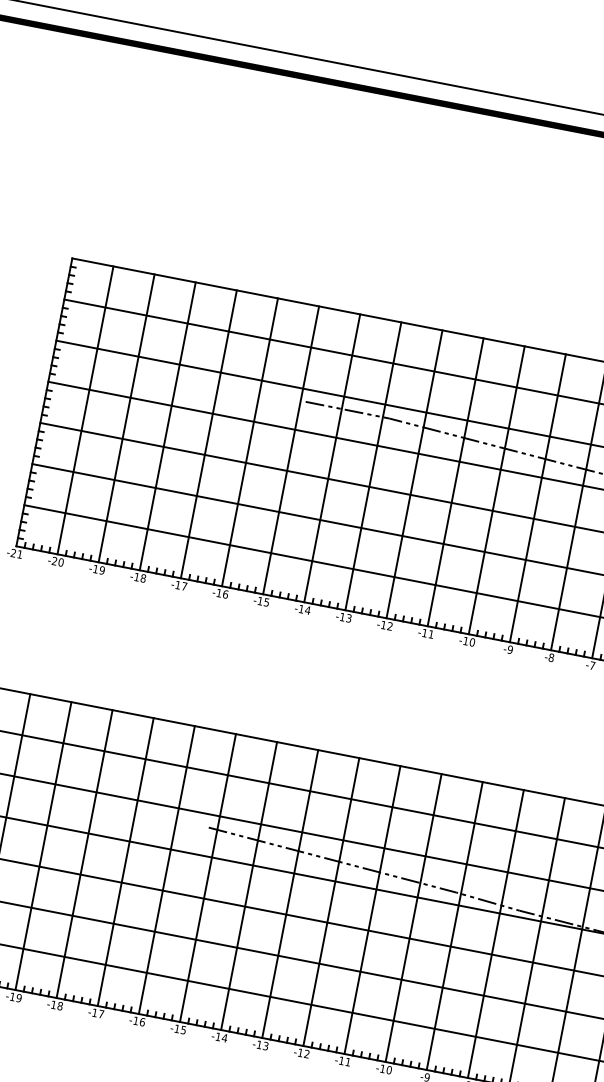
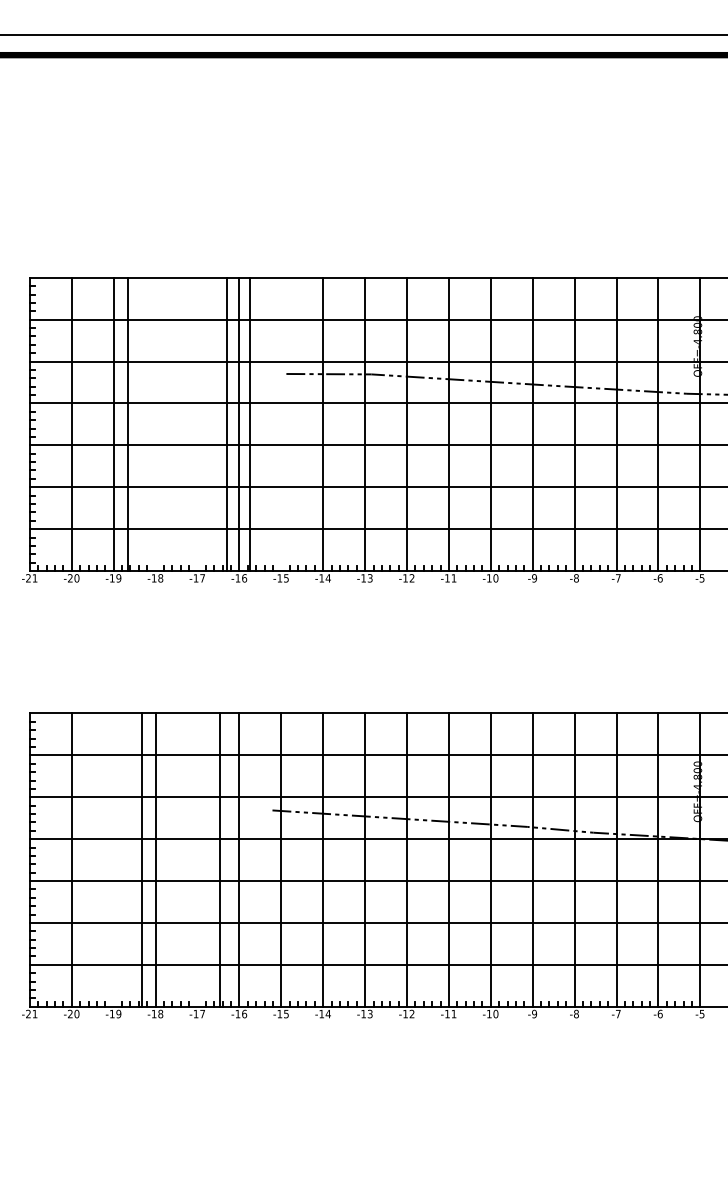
line: (167, 426) -> (127, 424), moved
line: (208, 434) -> (226, 424), moved
line: (291, 450) -> (250, 424), moved
line: (43, 845) -> (141, 859), moved
line: (125, 861) -> (219, 859), moved

